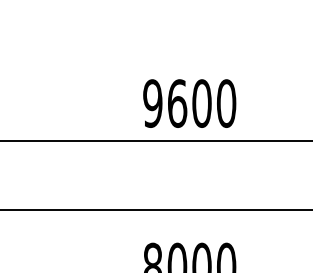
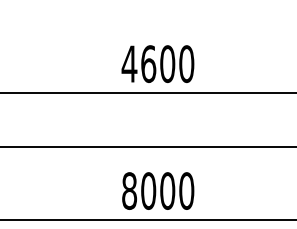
text: (152, 104) -> (129, 64), 9600 -> 4600

